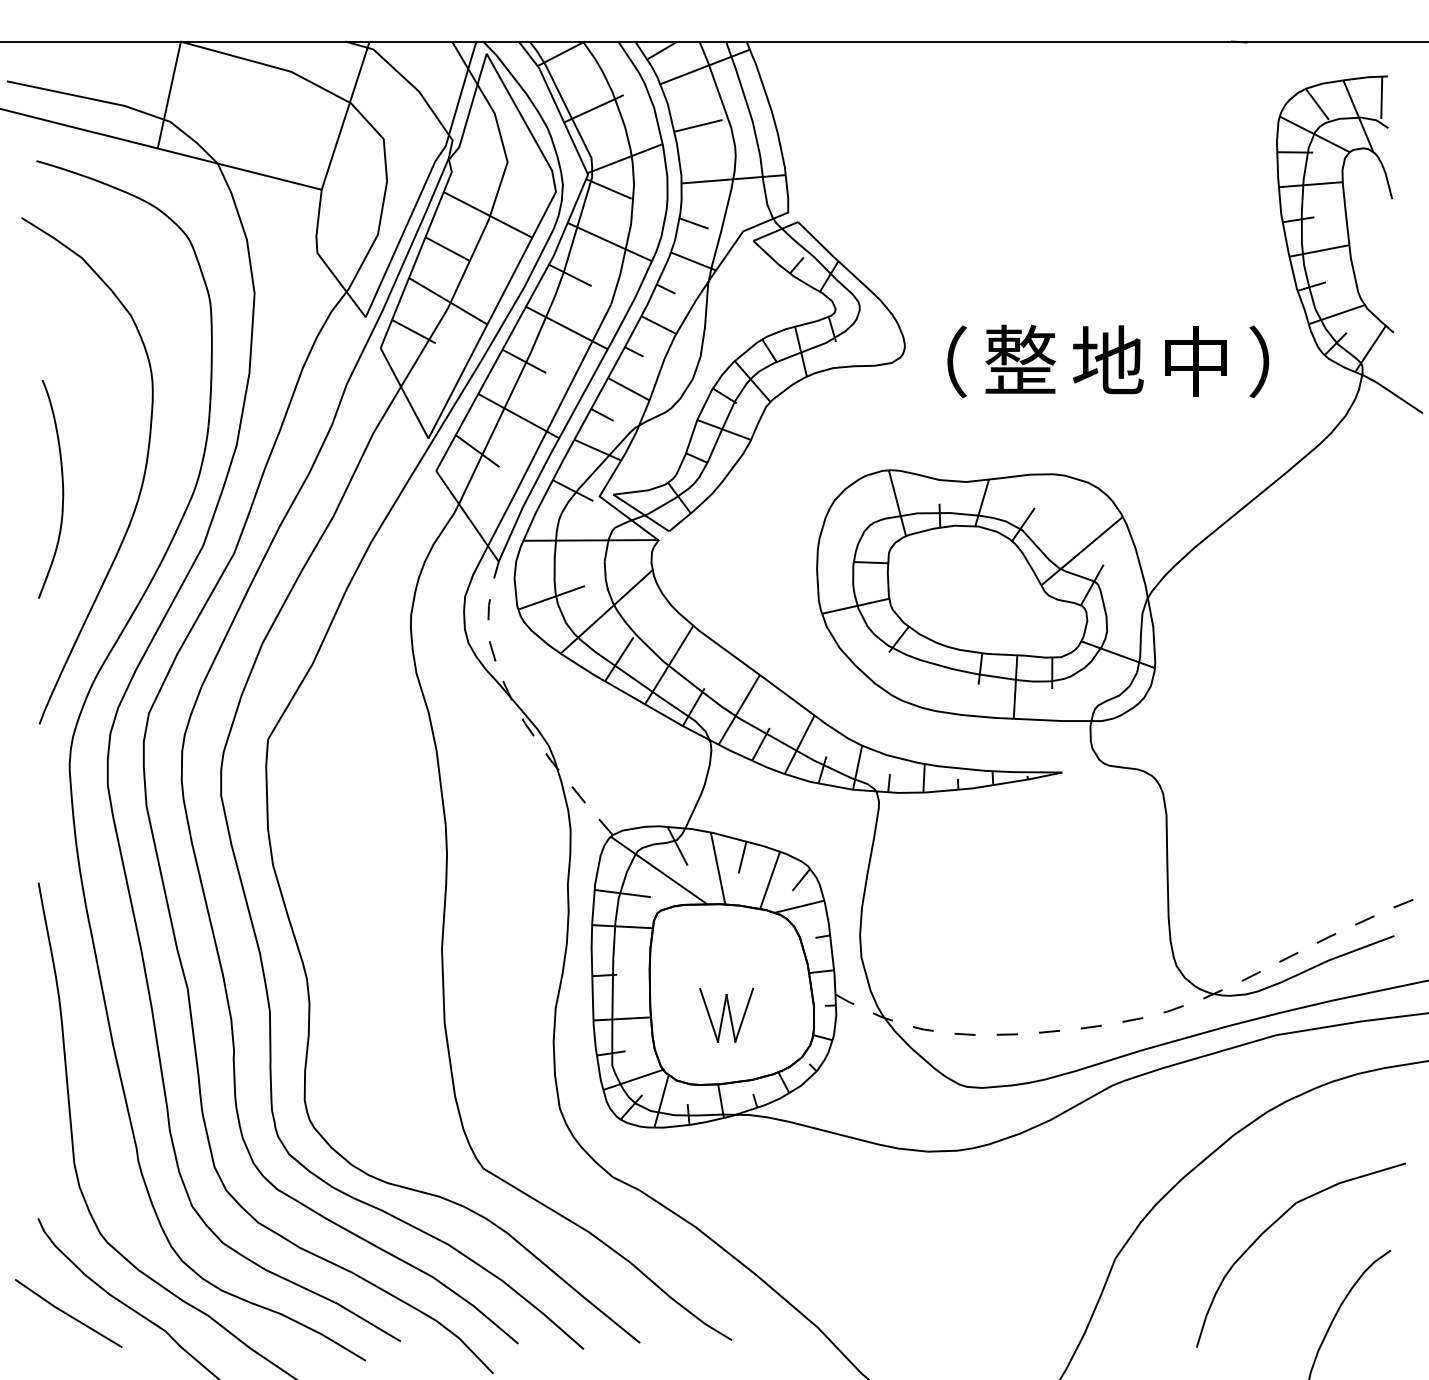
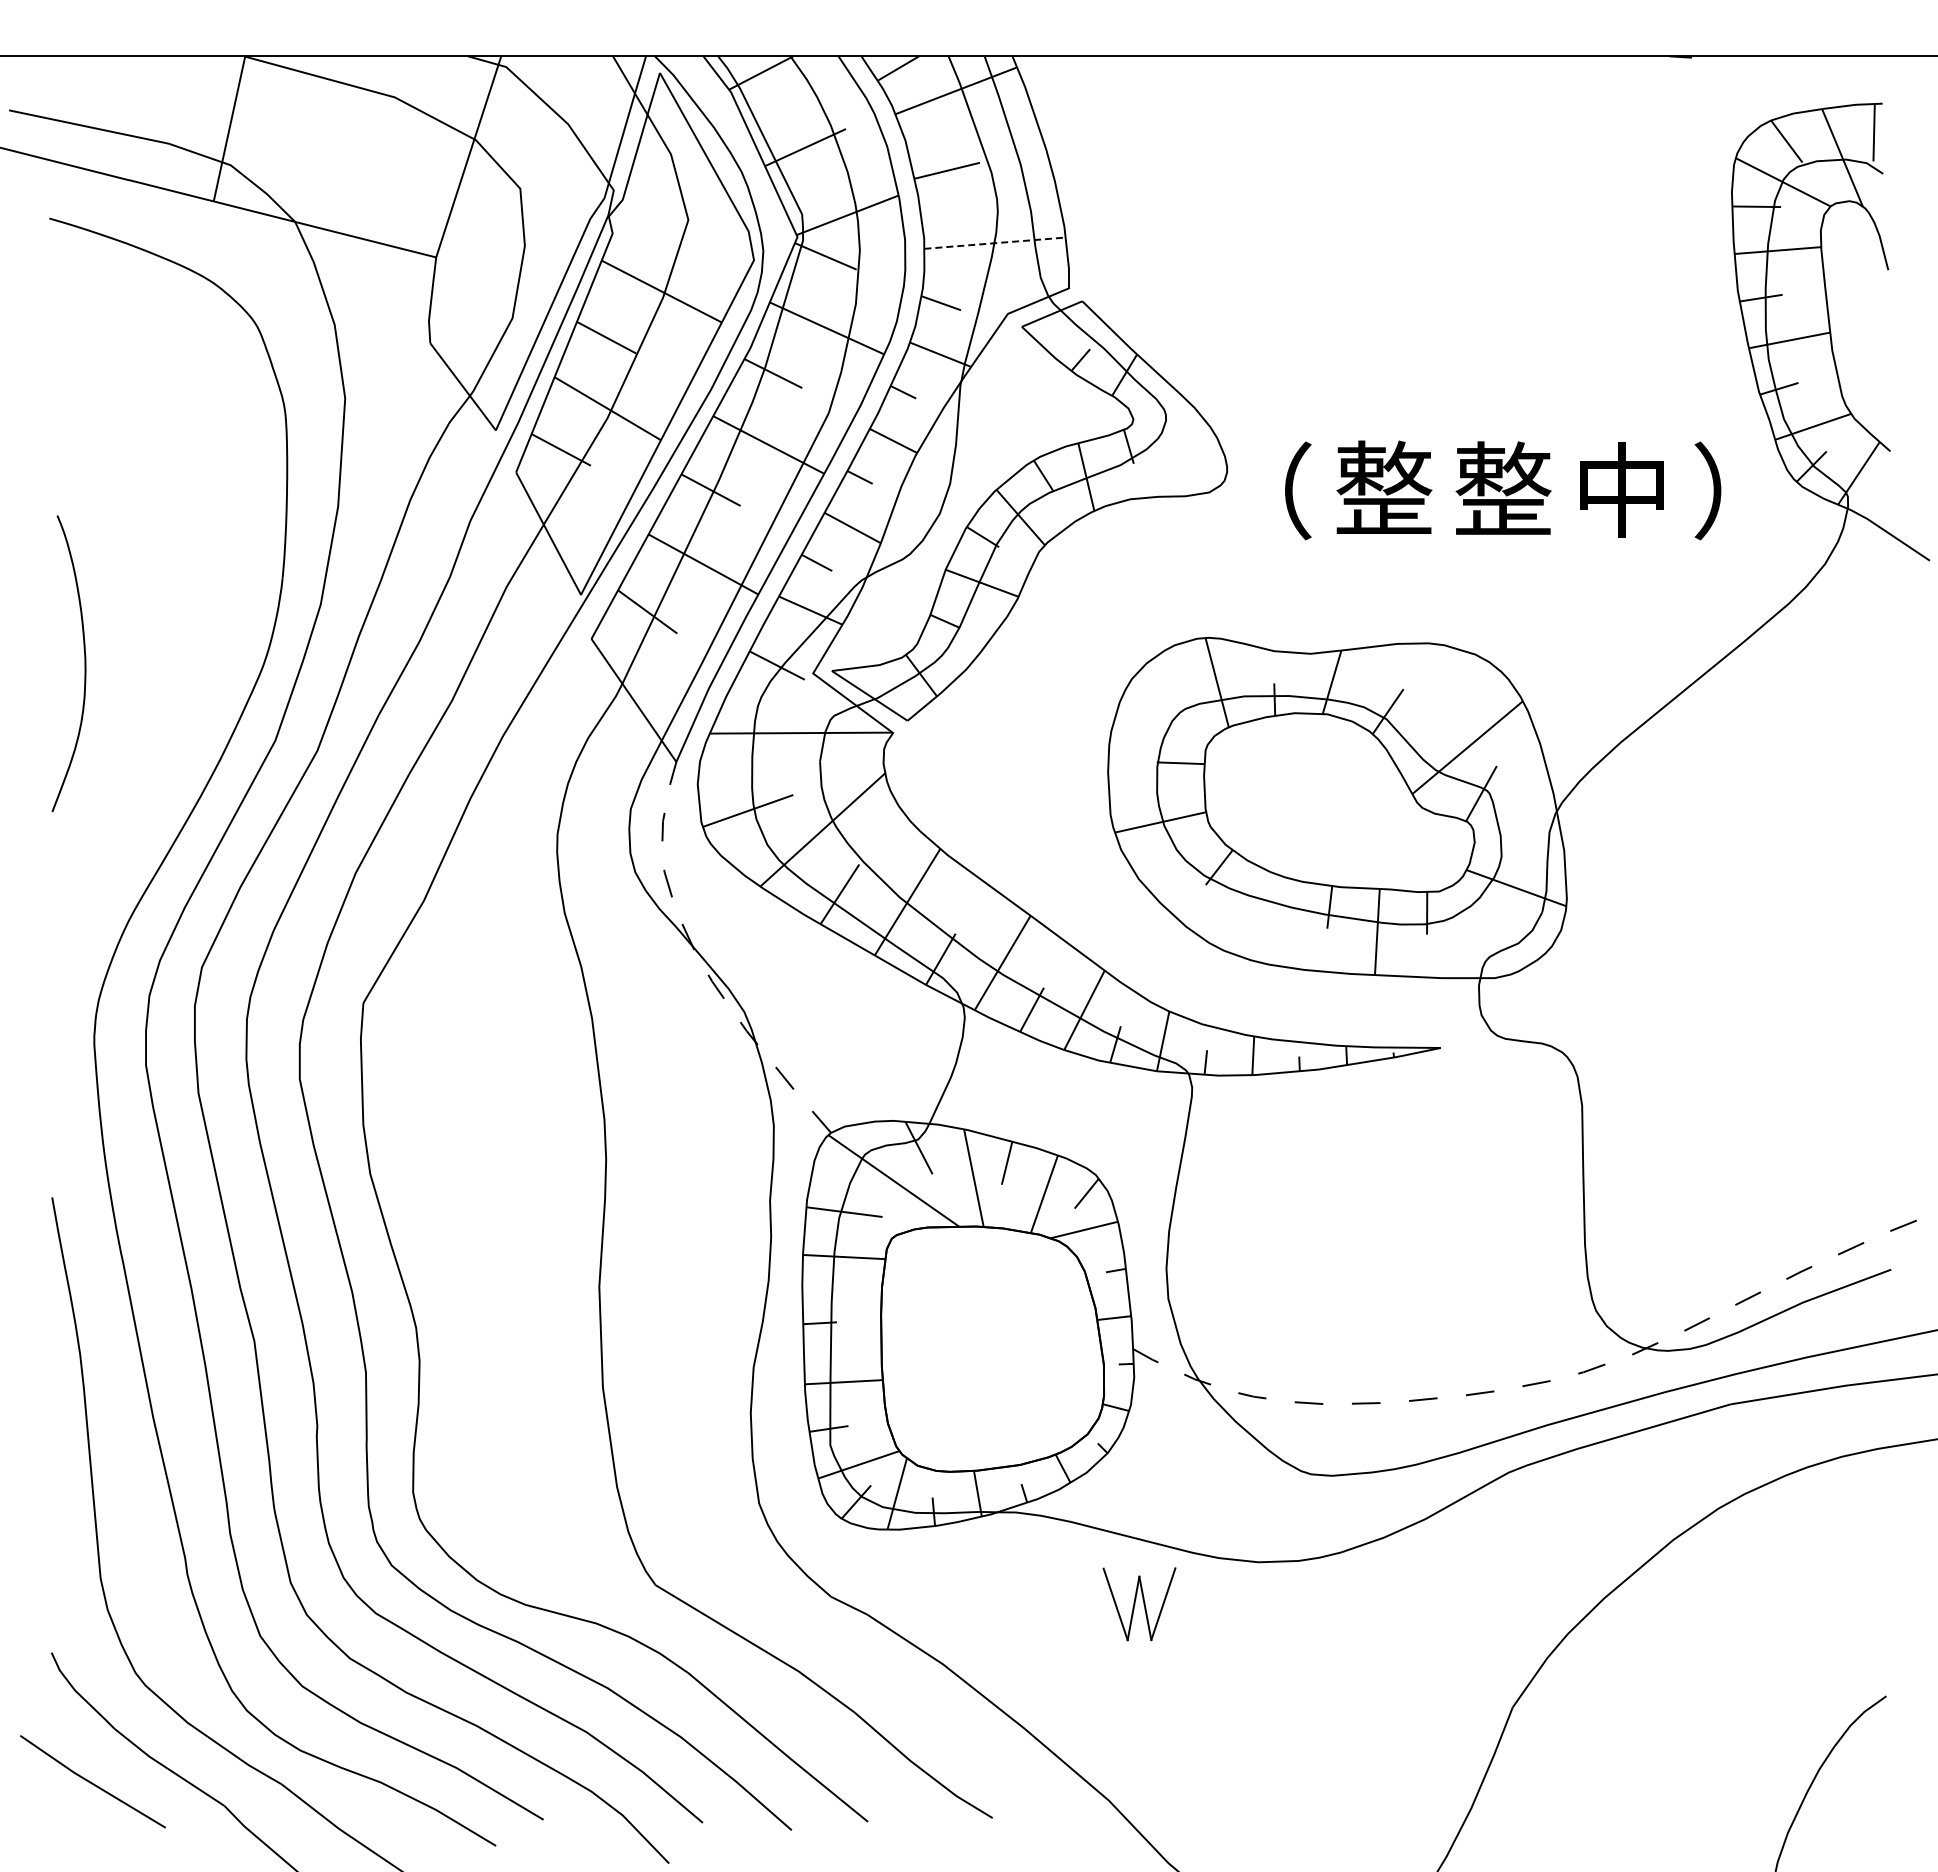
line: (733, 179) -> (994, 243), solid -> dashed
text: (1107, 359) -> (1502, 487), 地 -> 整
curve: (142, 481) -> (192, 653), removed
part: (726, 1015) -> (1139, 1604), moved
part: (1275, 1223) -> (1729, 1659), removed

